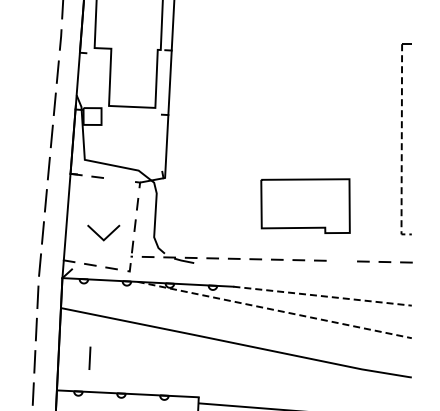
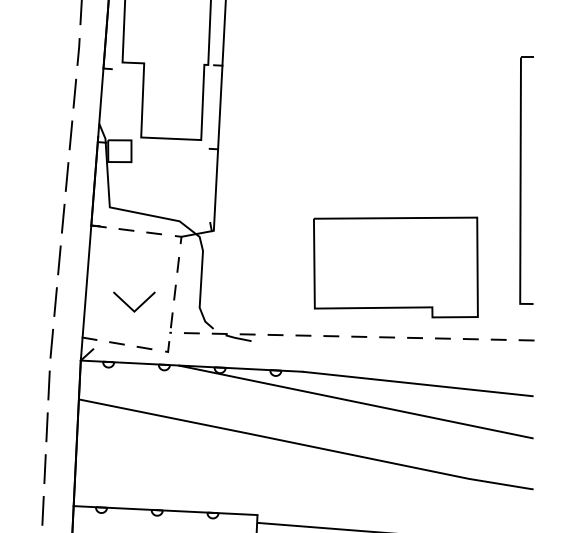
line: (401, 145) -> (520, 188), dashed -> solid
line: (118, 179) -> (153, 232), added
part: (305, 205) -> (395, 266), size x1.43
line: (341, 261) -> (442, 339), added
line: (322, 296) -> (417, 384), dashed -> solid
line: (274, 310) -> (355, 402), dashed -> solid
line: (89, 357) -> (115, 463), removed

